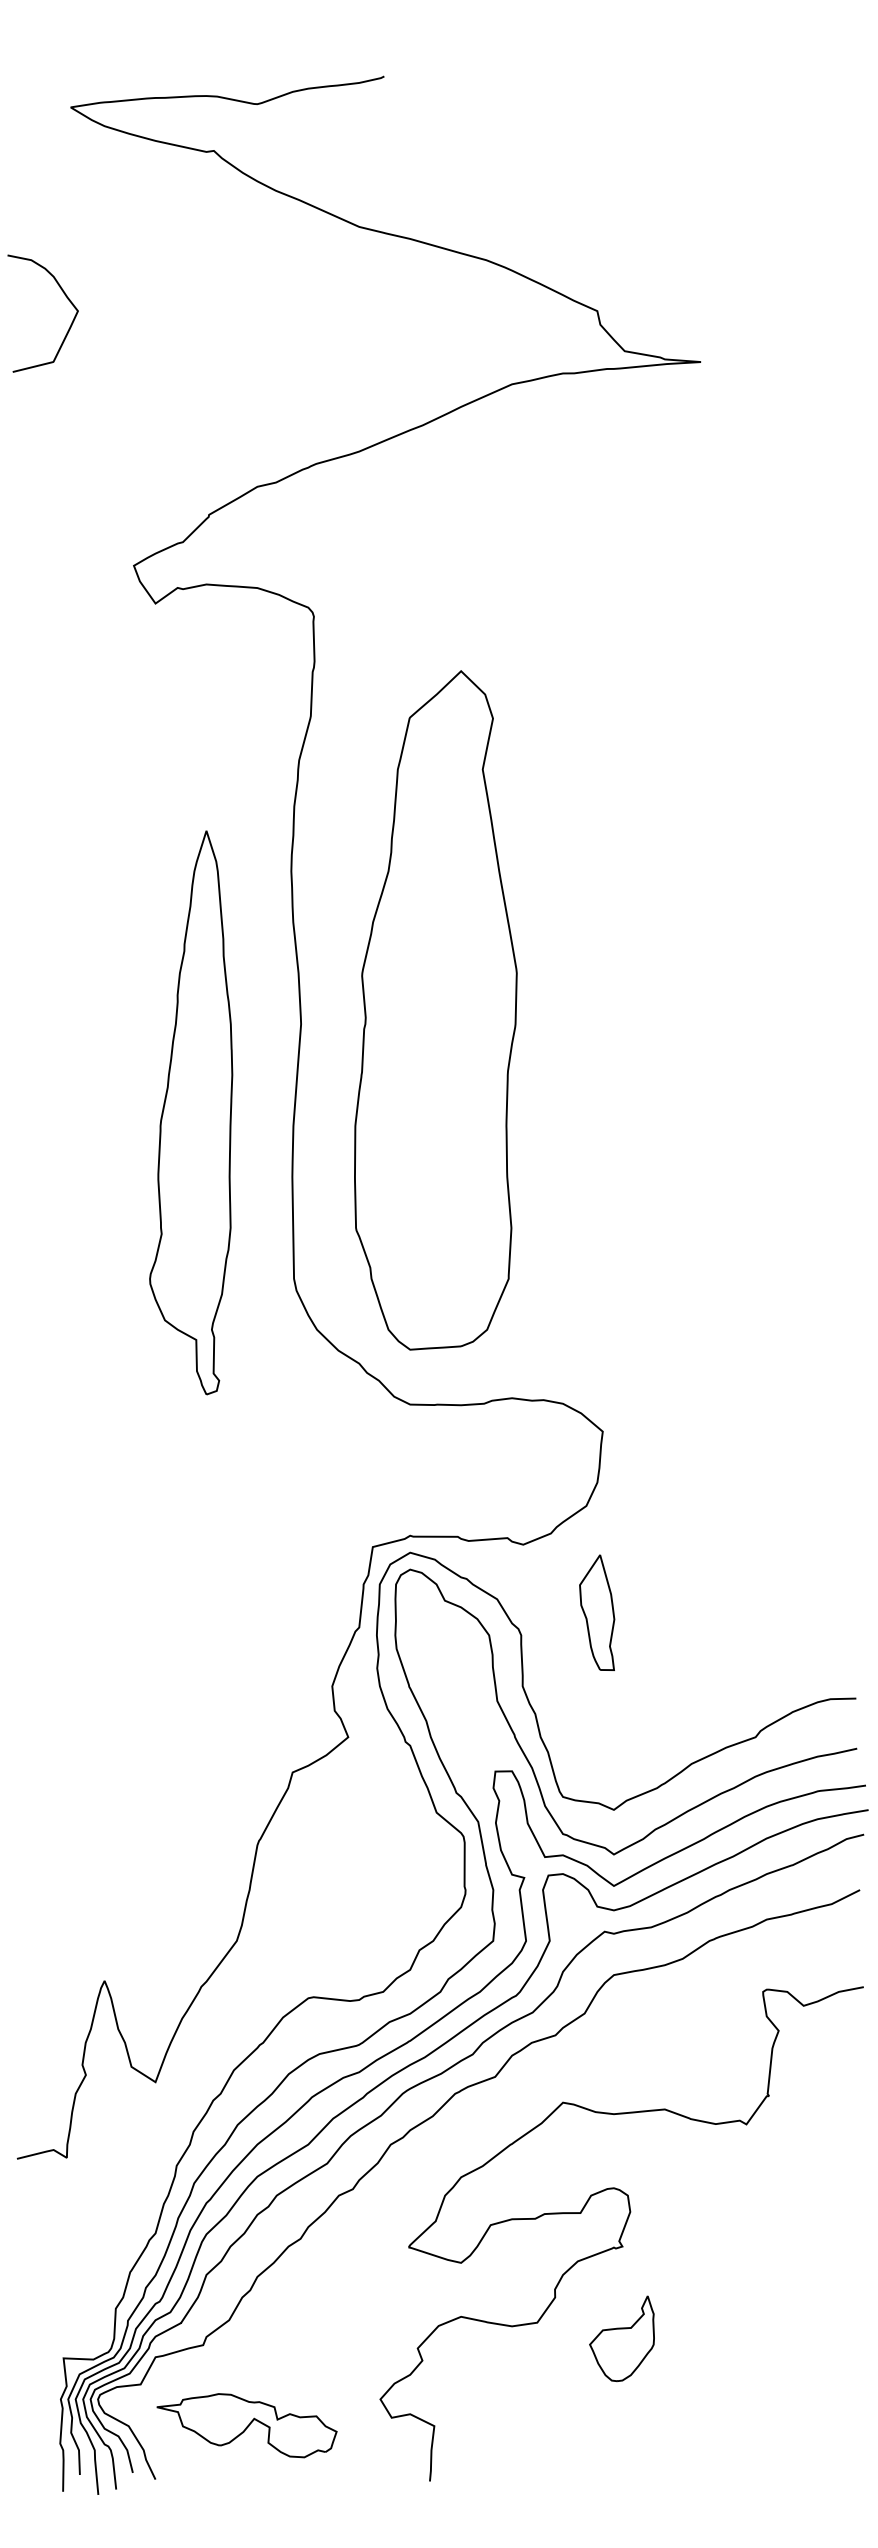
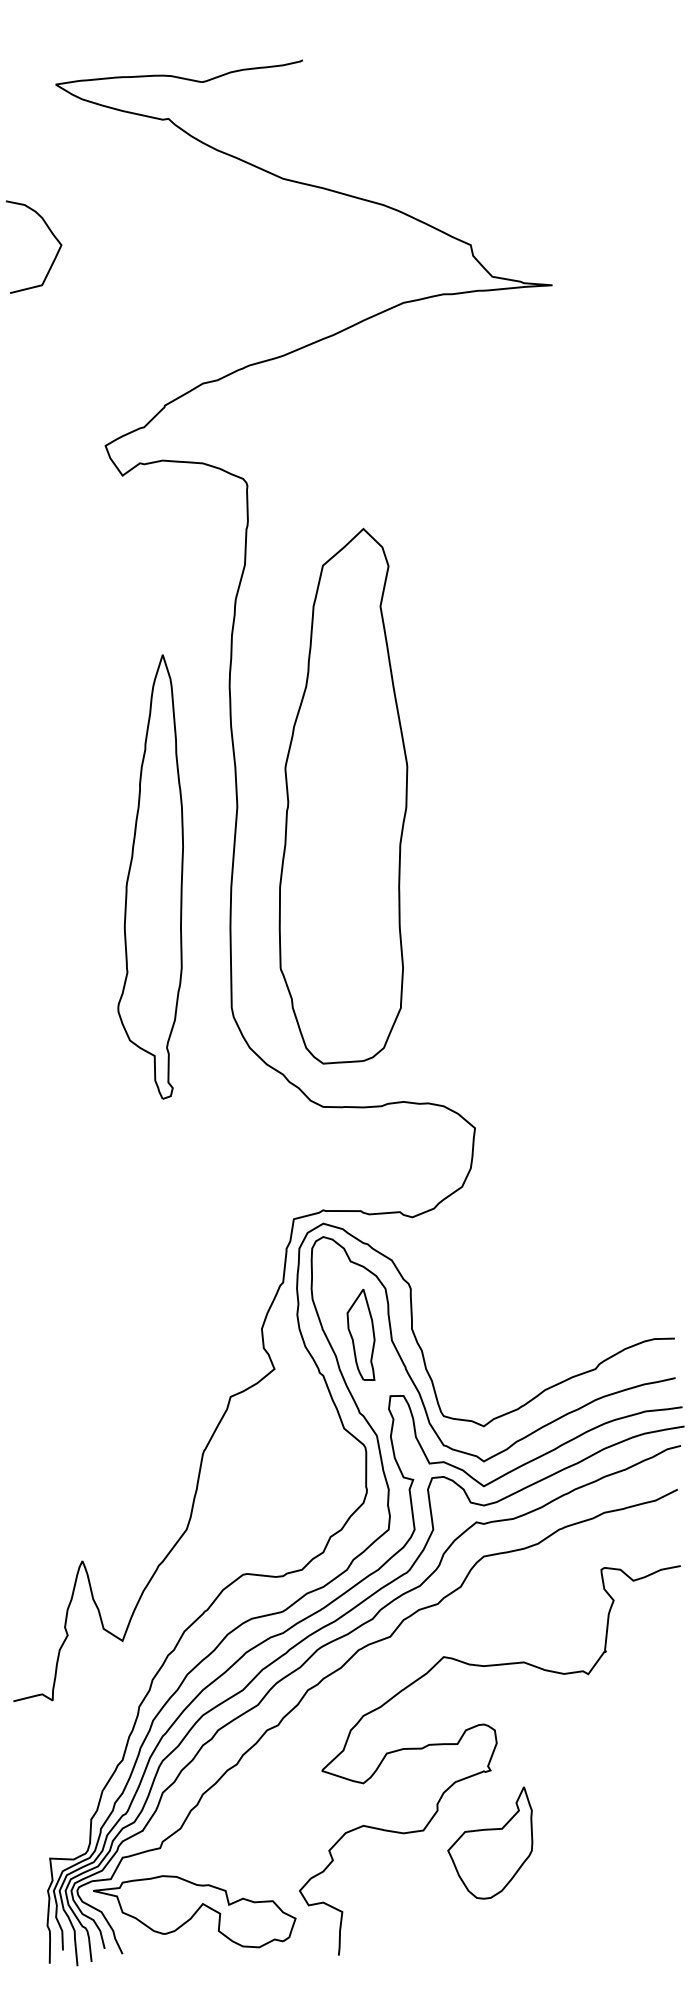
part: (597, 1612) -> (361, 1334), moved
part: (621, 2338) -> (489, 1842), size x1.67
part: (246, 2425) -> (194, 1911), size x1.43

